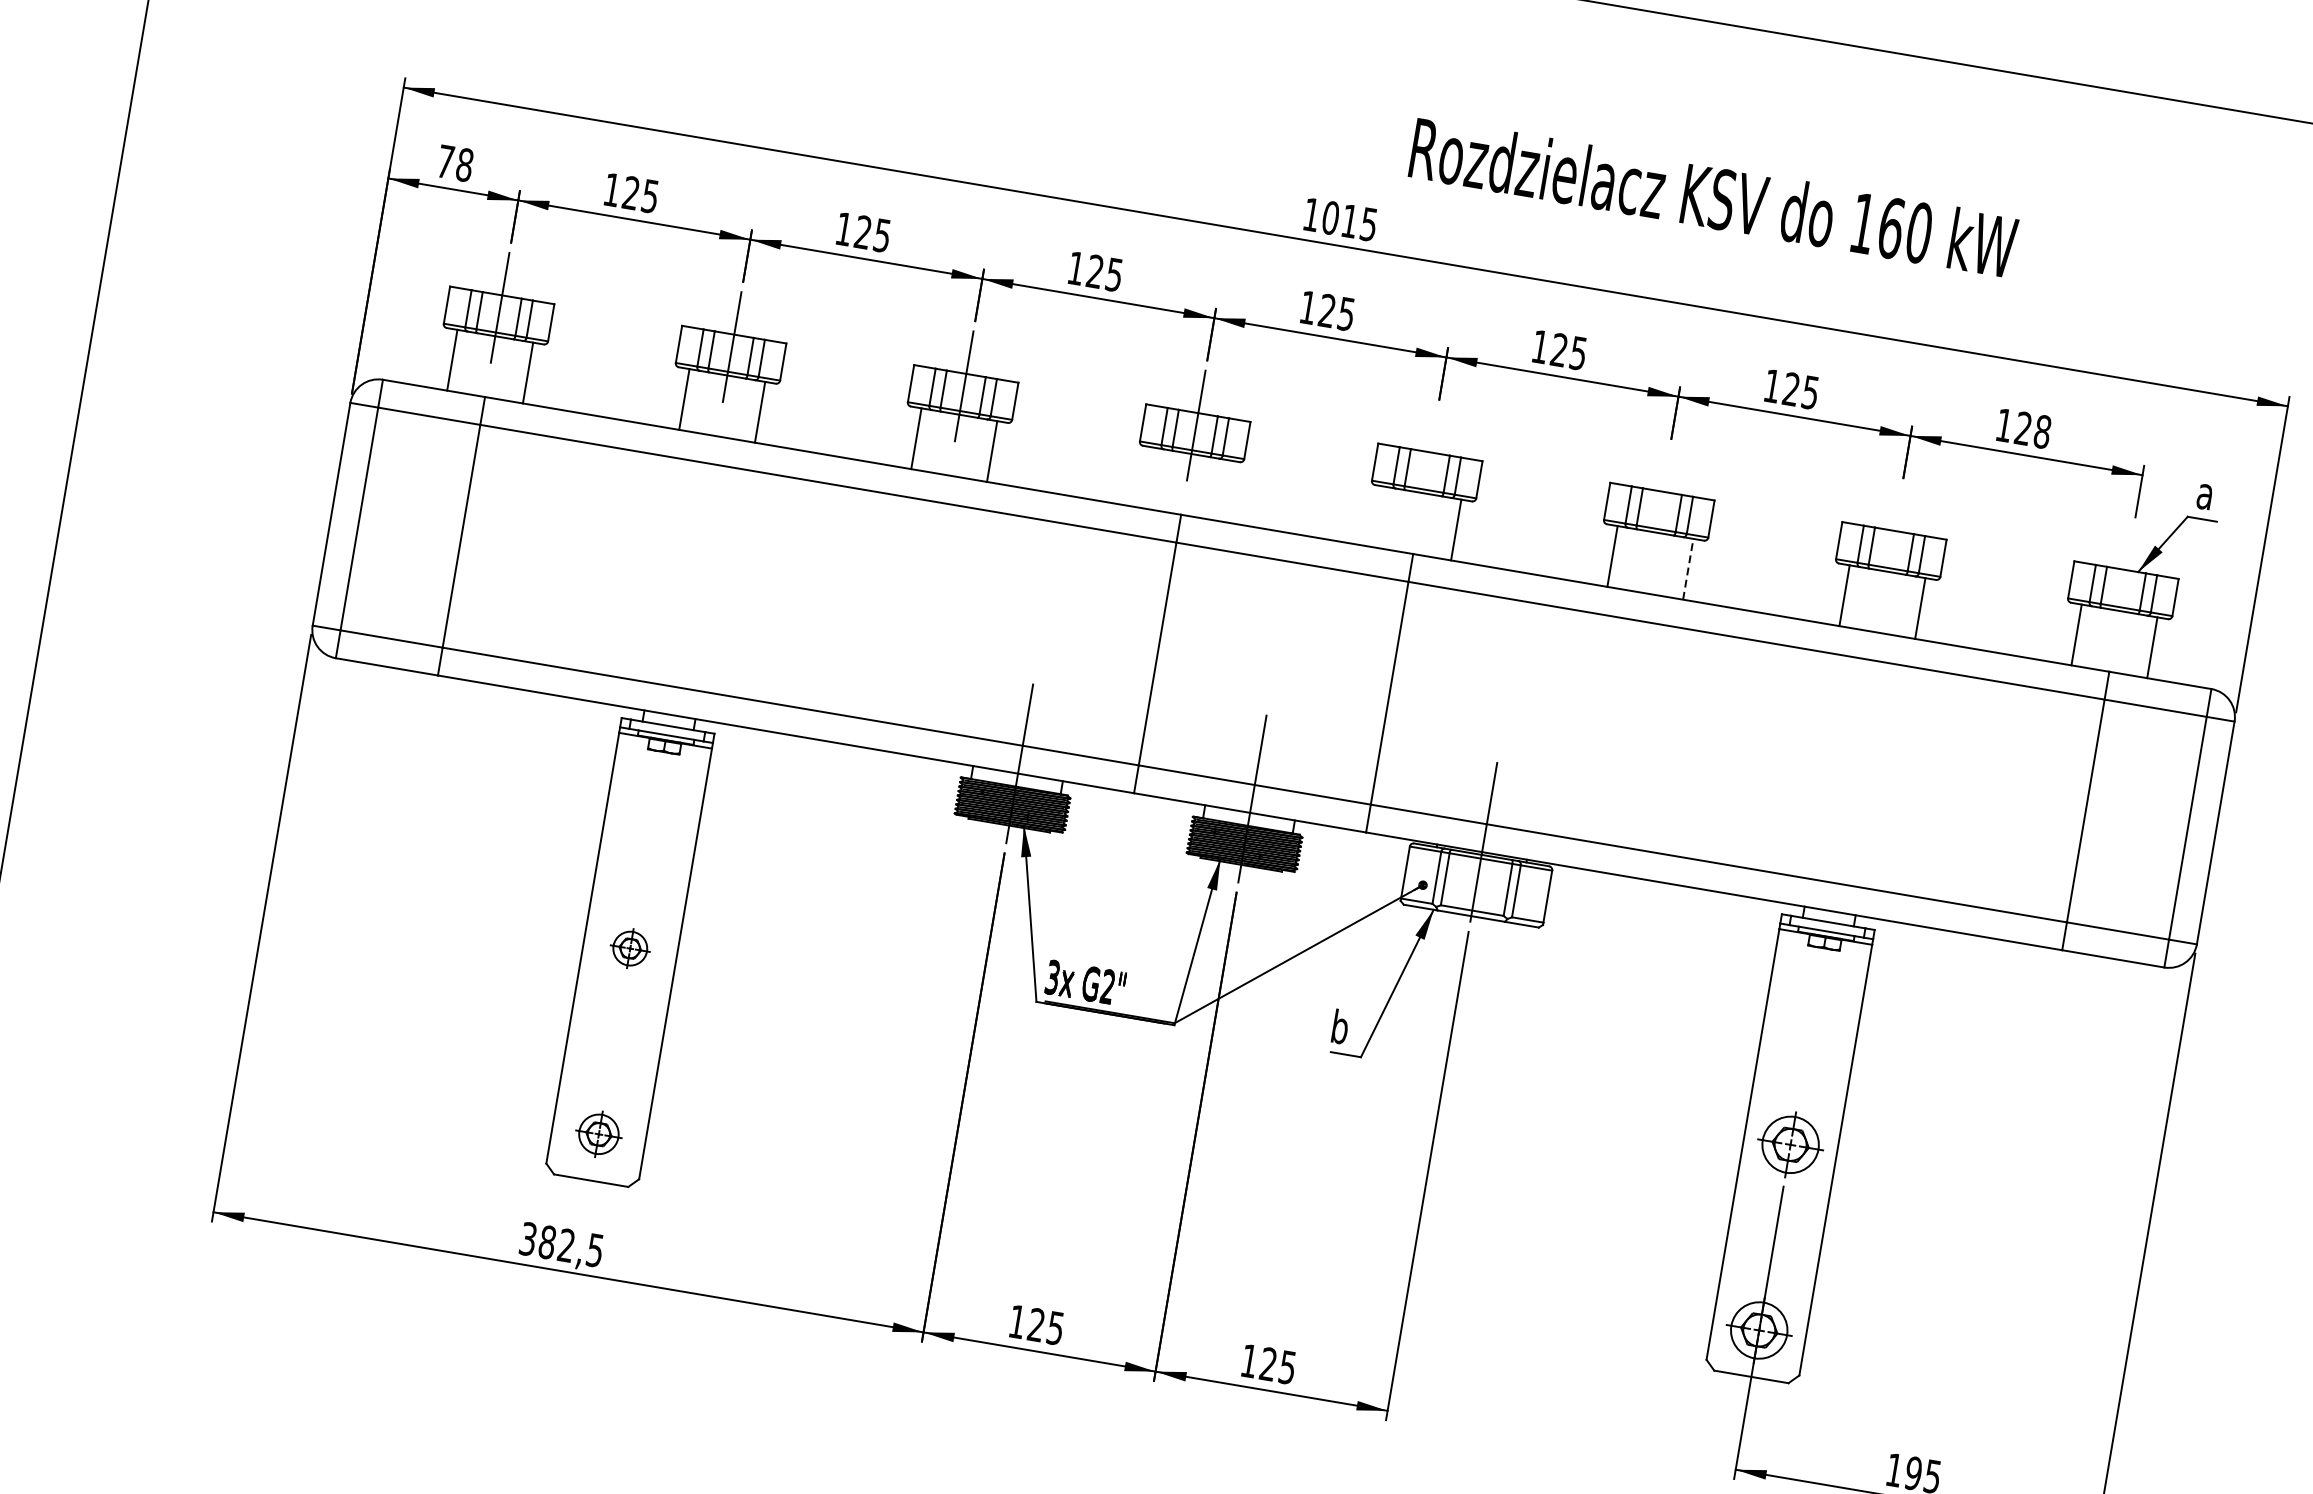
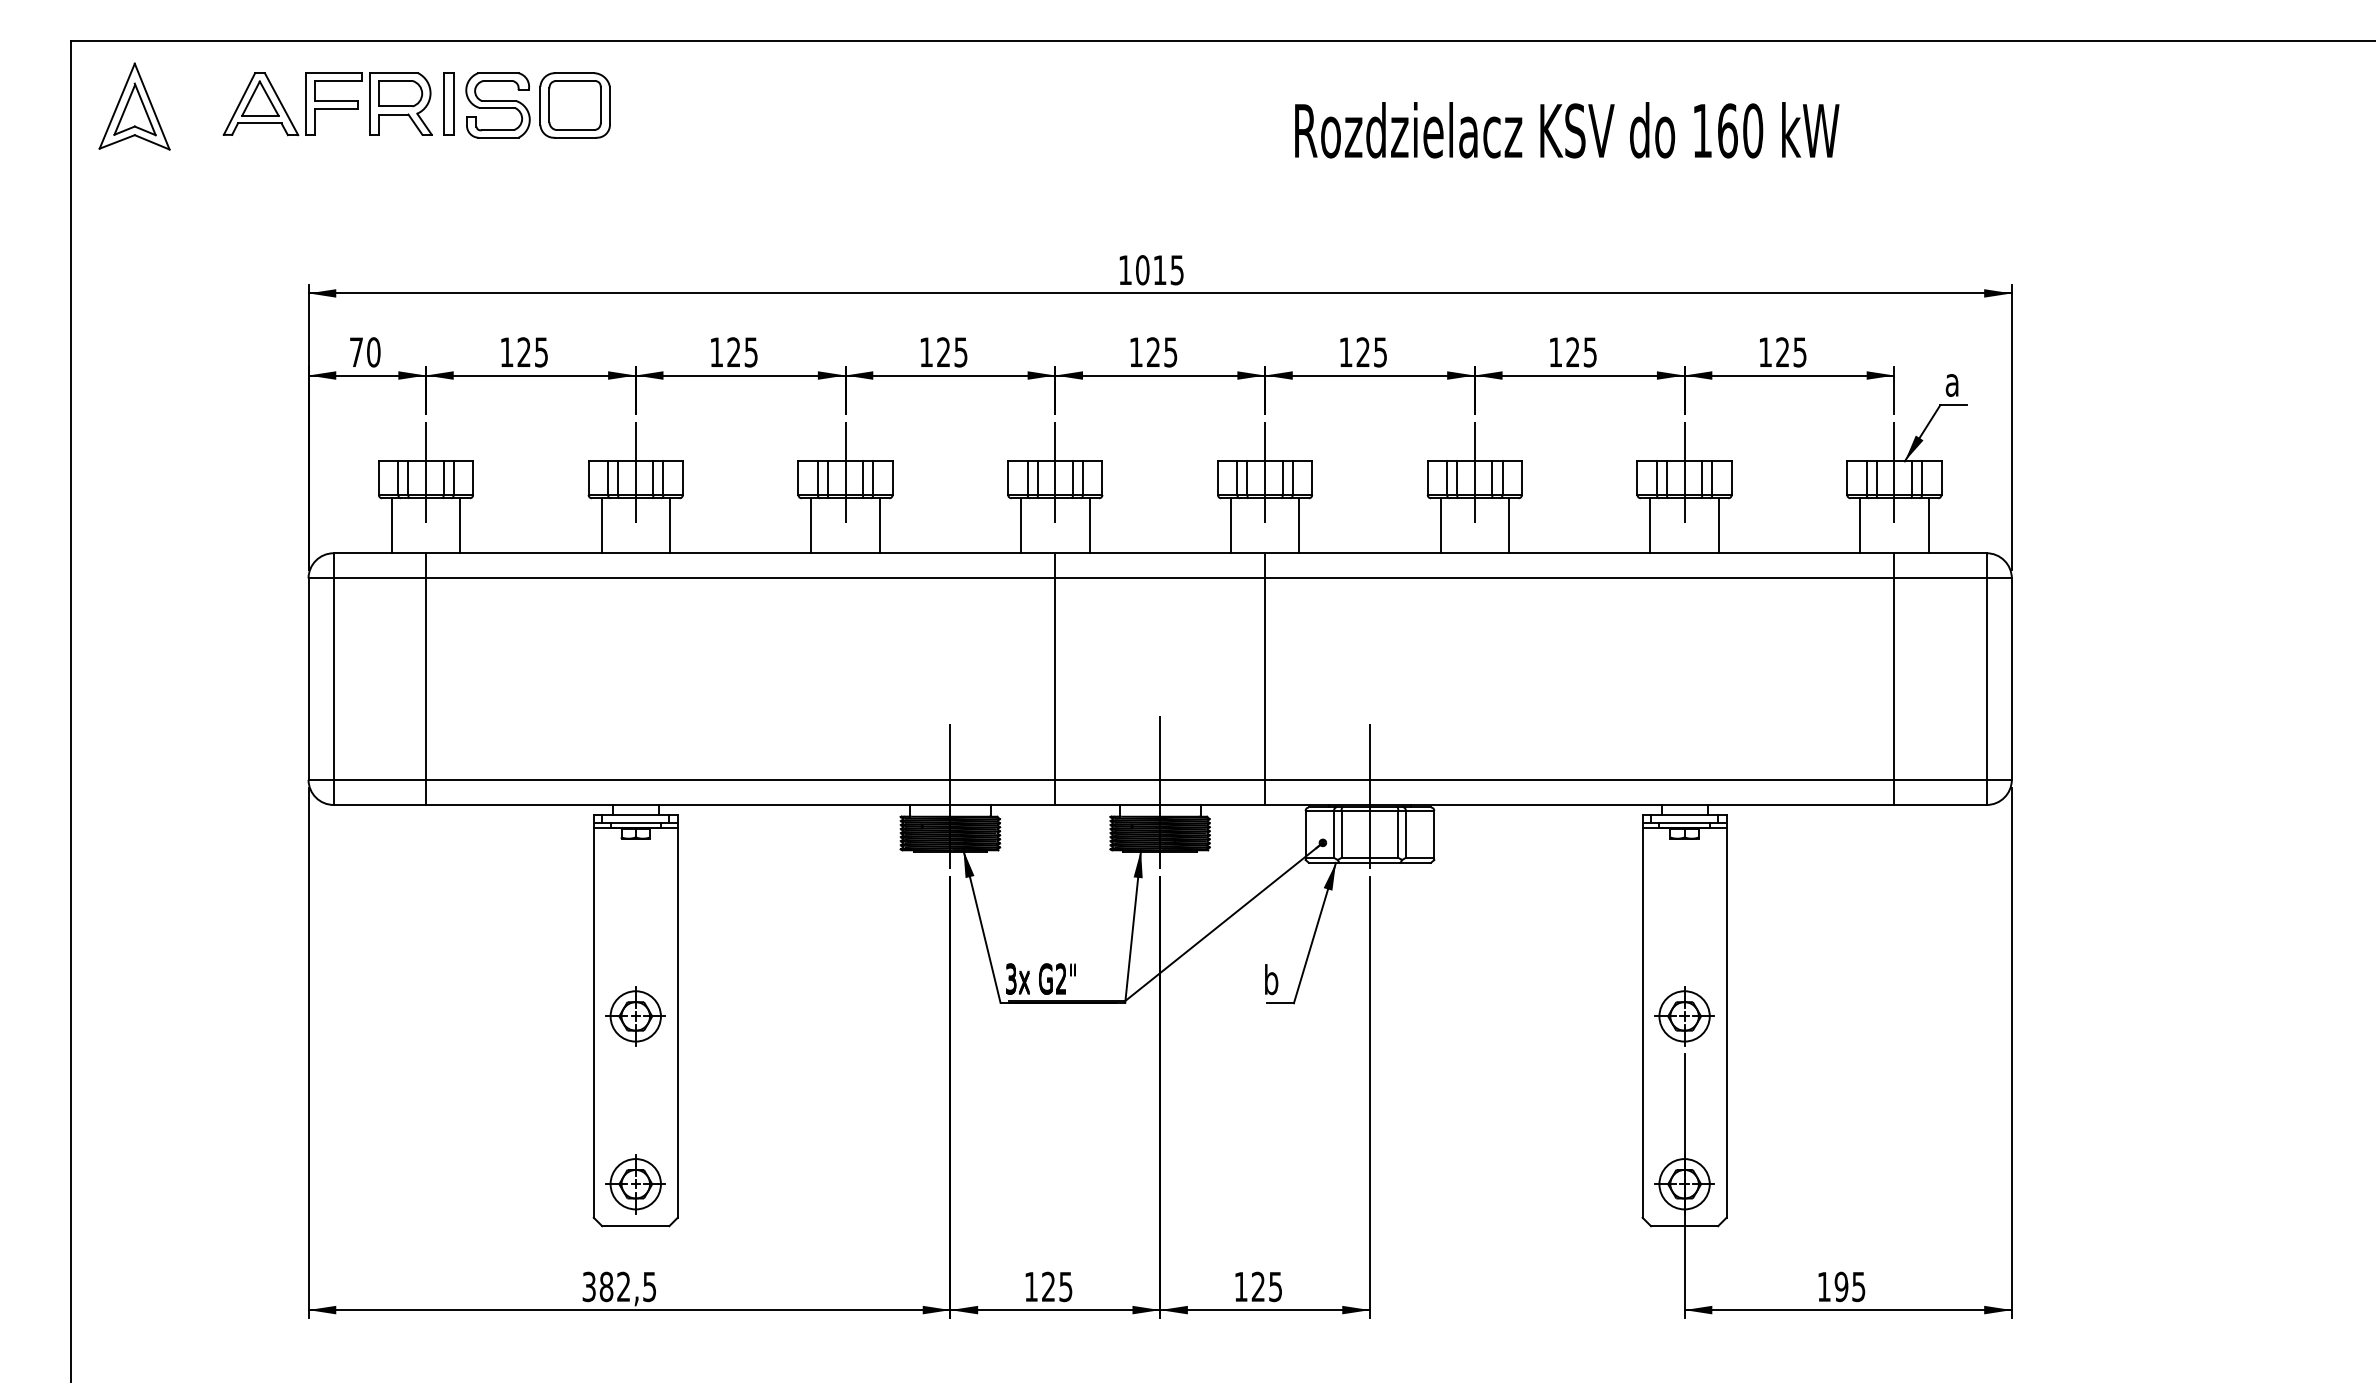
text: (464, 165) -> (373, 352), 78 -> 70
text: (1714, 197) -> (1567, 130), moved
text: (2041, 431) -> (1799, 352), 128 -> 125
line: (1428, 464) -> (1265, 472), added
line: (1148, 477) -> (1021, 525), added
line: (1224, 490) -> (1089, 525), added
line: (1659, 503) -> (1474, 472), added
line: (1380, 516) -> (1230, 525), added
line: (1892, 543) -> (1684, 472), added
line: (1688, 569) -> (1509, 525), dashed -> solid
line: (2124, 582) -> (1894, 472), added
part: (630, 948) -> (635, 1016), size x1.67
part: (598, 1134) -> (635, 1184), size x1.43

